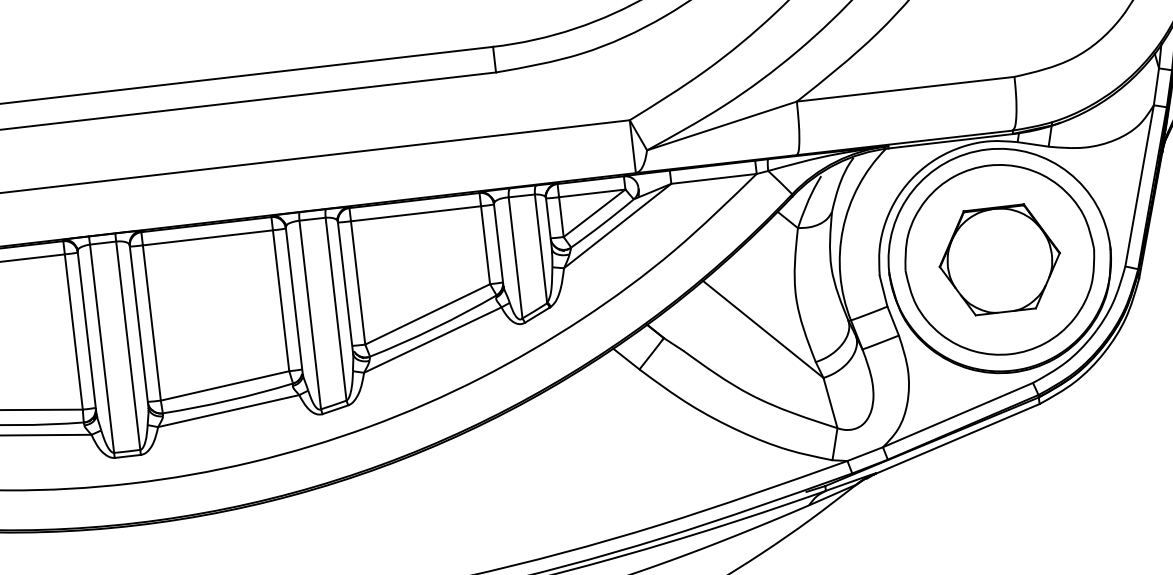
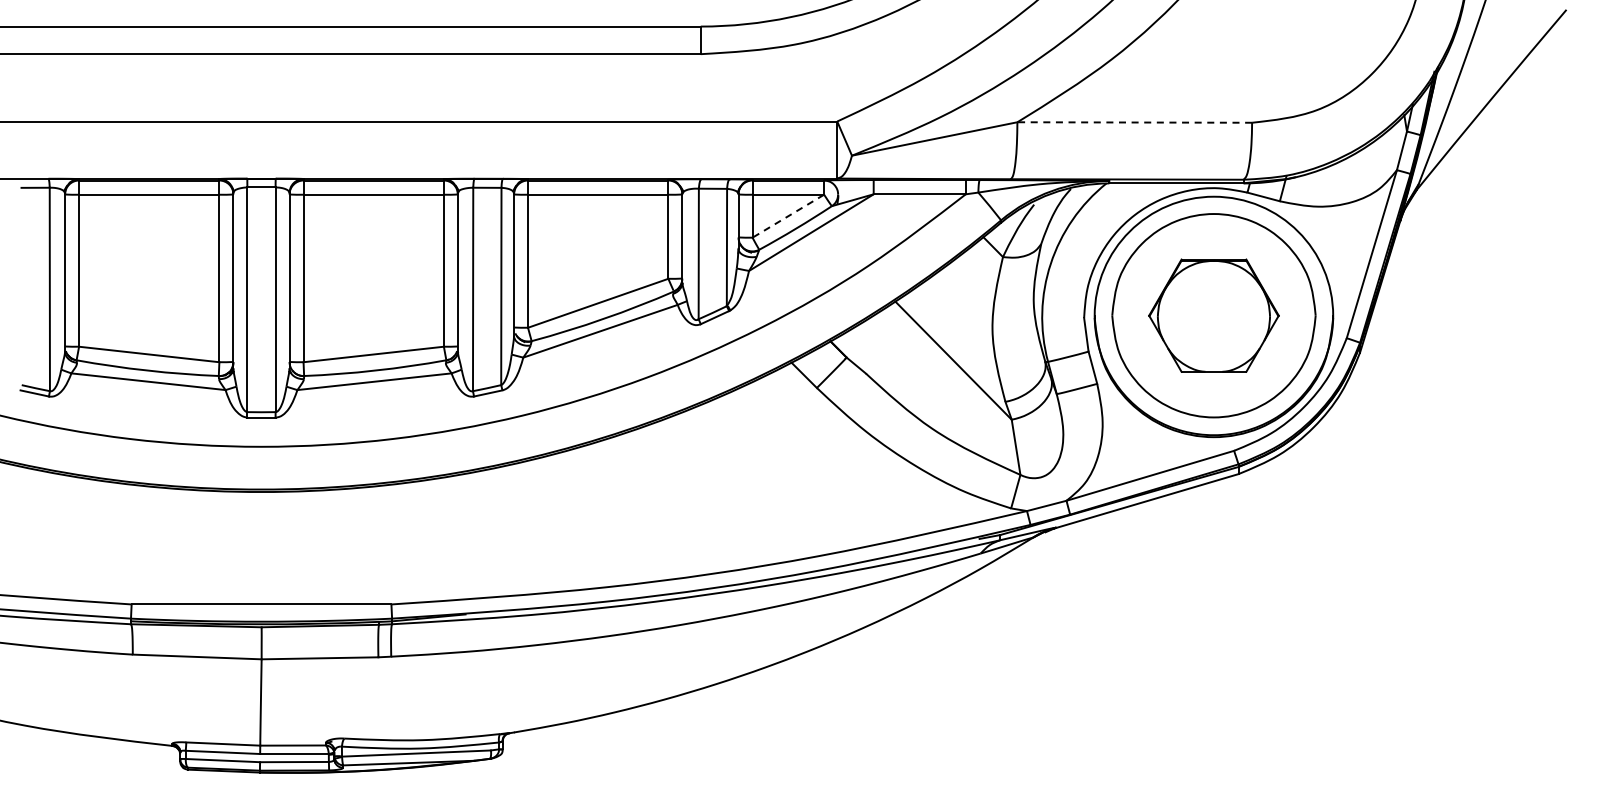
line: (905, 89) -> (1134, 122), solid -> dashed
line: (594, 213) -> (788, 216), solid -> dashed

